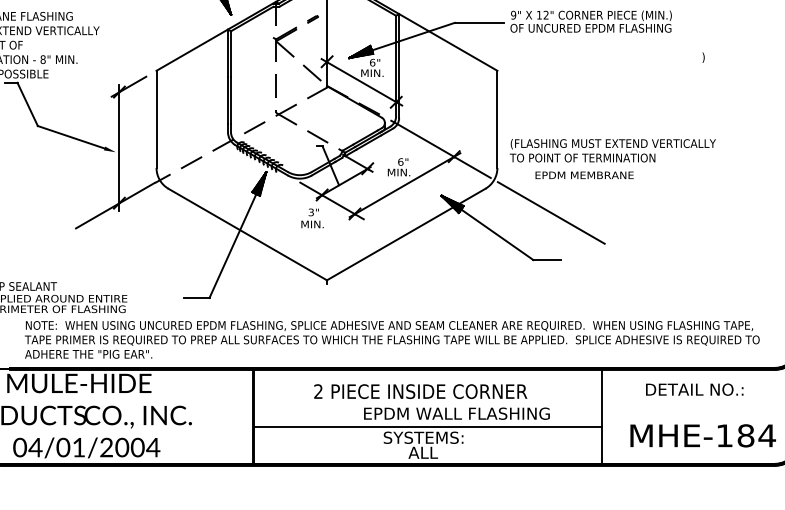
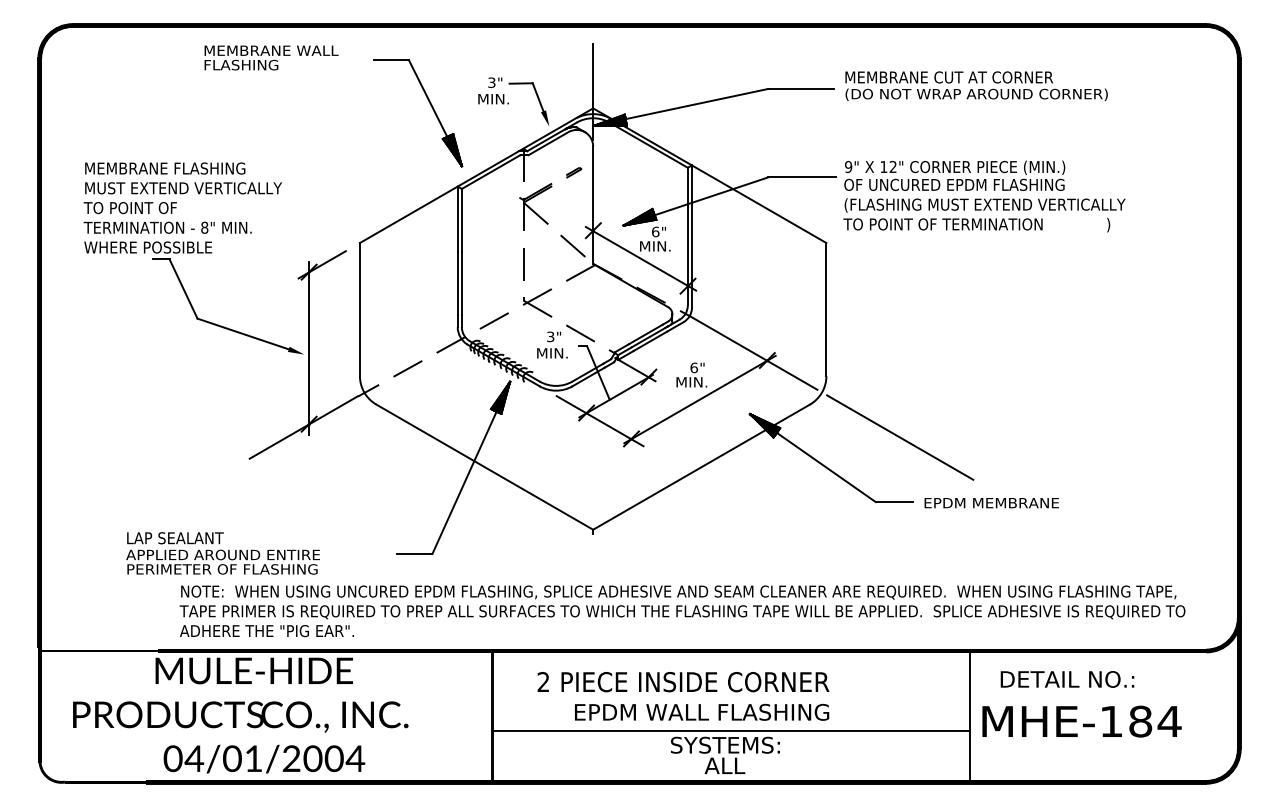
text: (612, 150) -> (984, 214), moved
text: (584, 175) -> (991, 503), moved
text: (312, 218) -> (552, 344), moved
text: (694, 389) -> (1067, 679), moved
text: (420, 391) -> (683, 682), moved
text: (457, 413) -> (702, 711), moved
text: (702, 435) -> (1081, 721), moved

